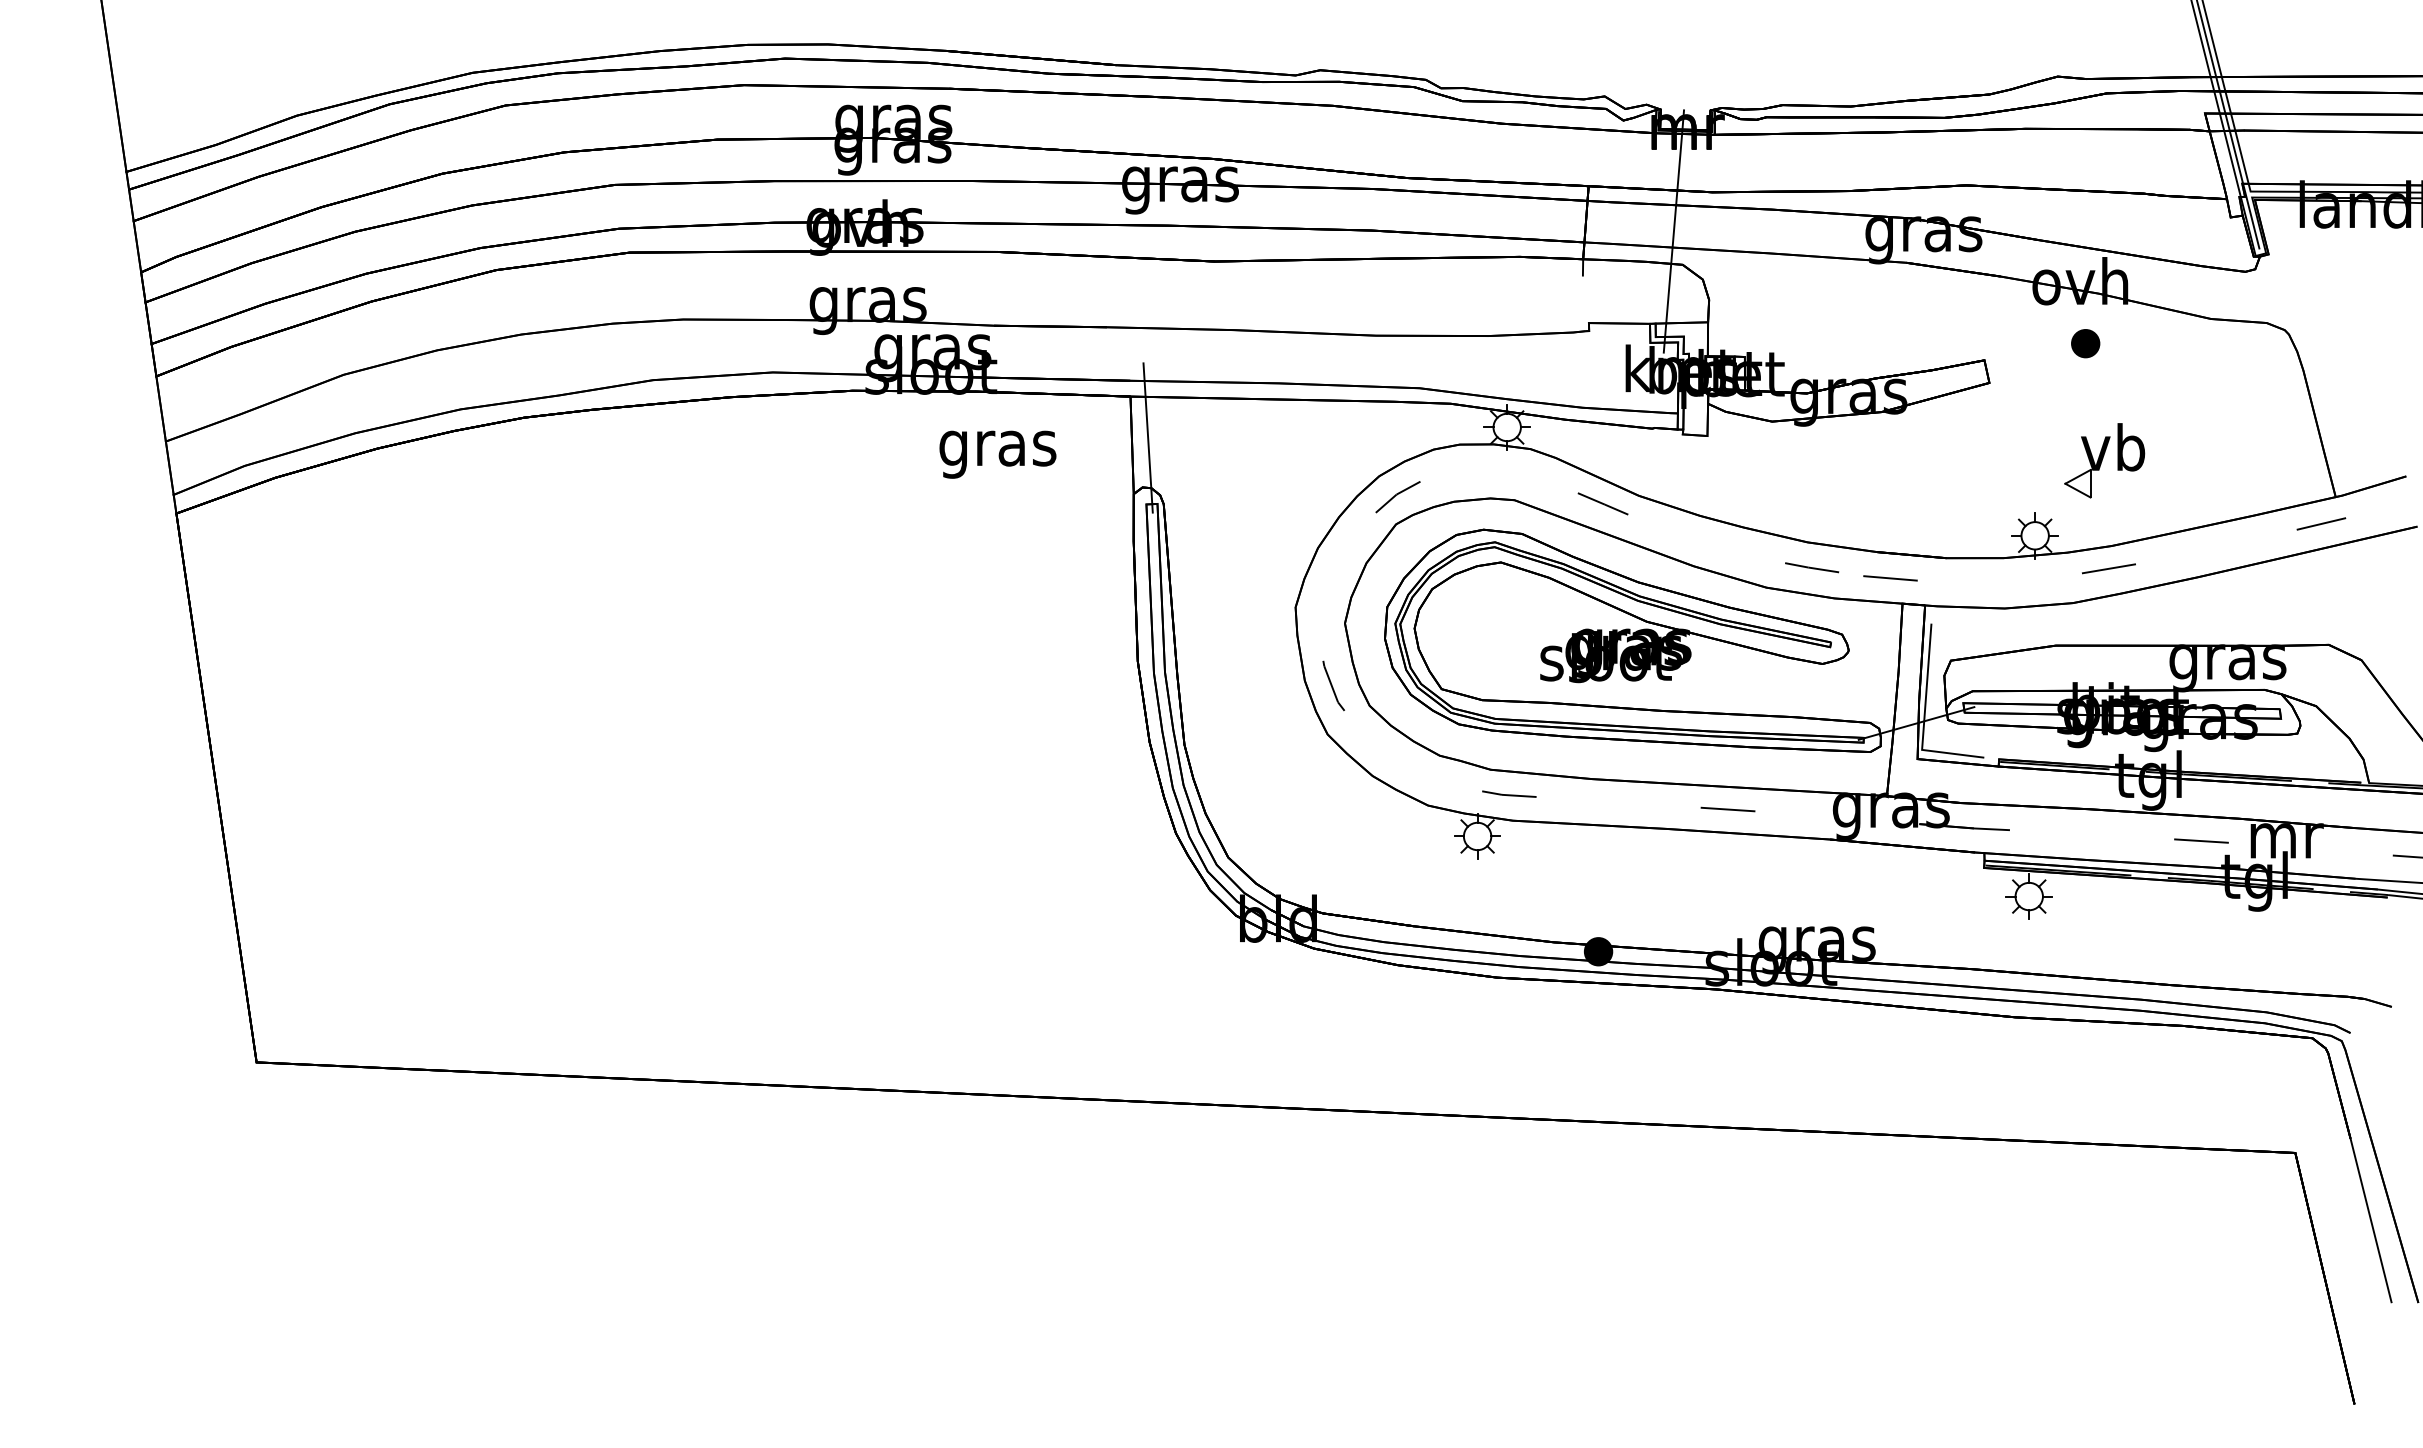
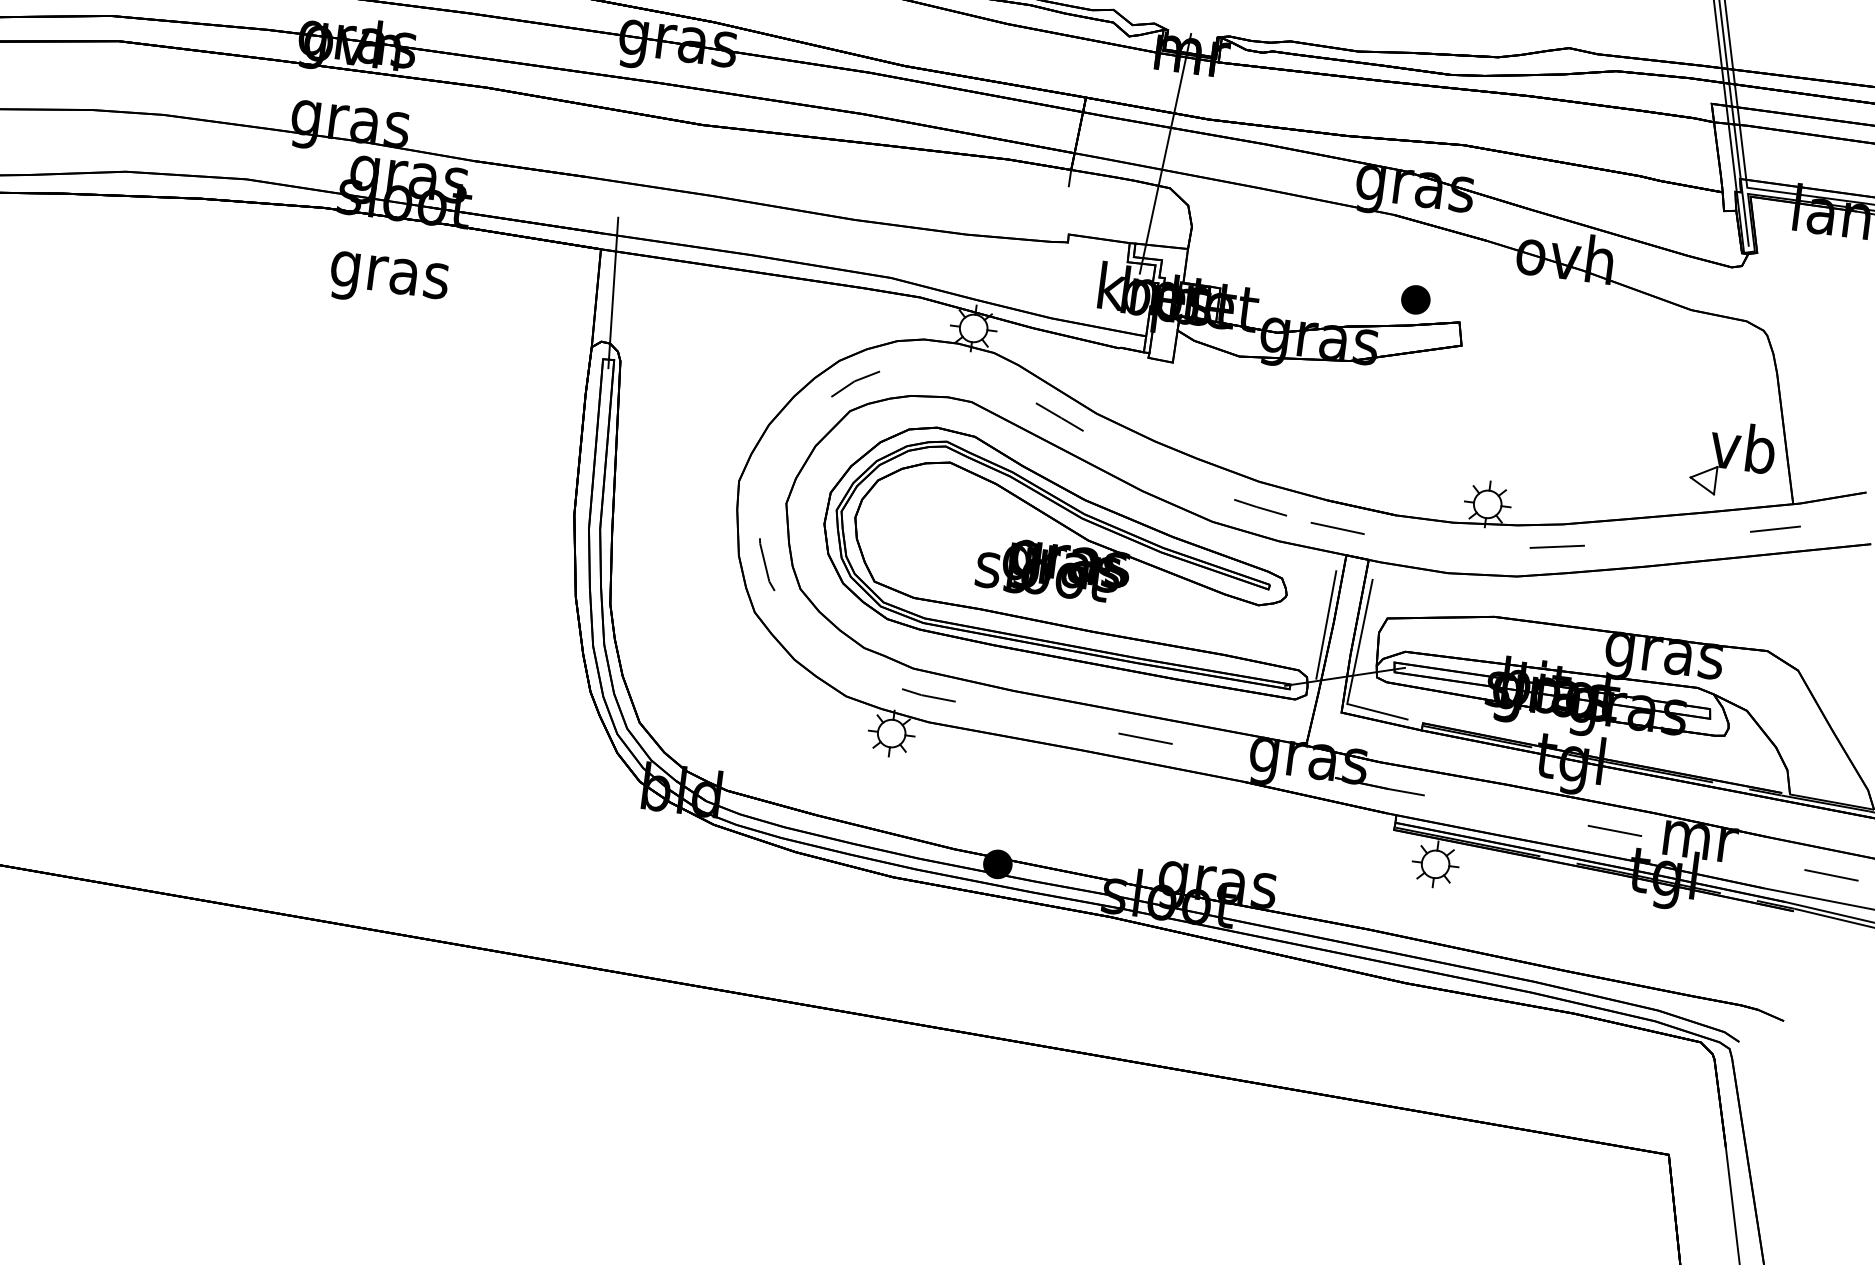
part: (2085, 343) -> (1415, 299), moved
text: (997, 454) -> (388, 280), moved
part: (2104, 460) -> (1732, 459), moved
line: (1891, 674) -> (1326, 624), added

